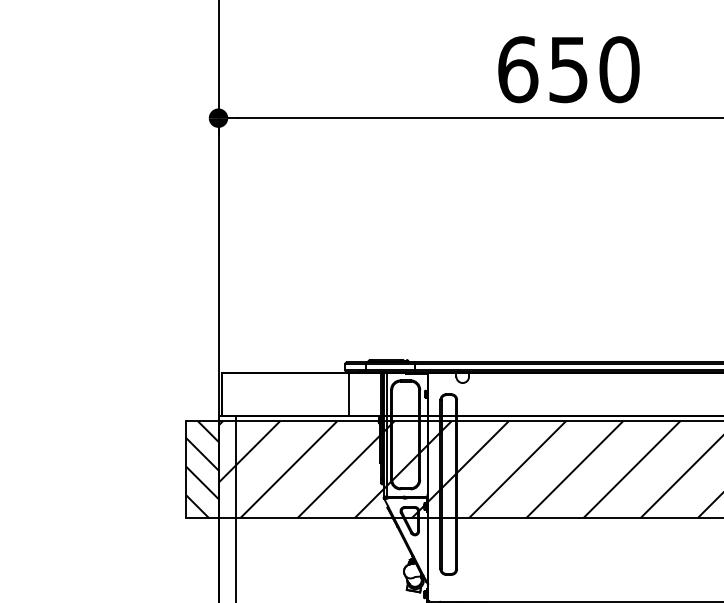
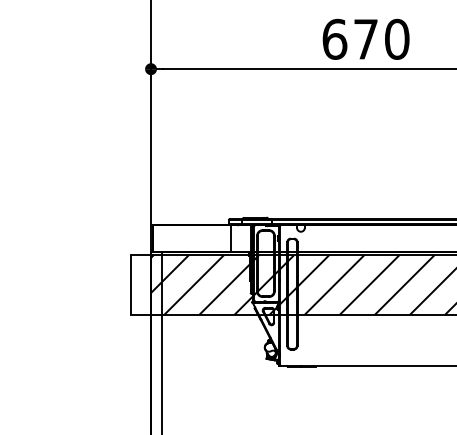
text: (567, 69) -> (365, 39), 650 -> 670
hatch: (202, 468) -> (141, 284), removed

